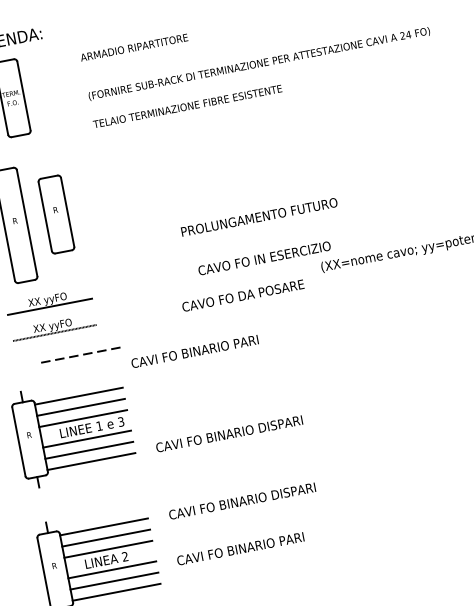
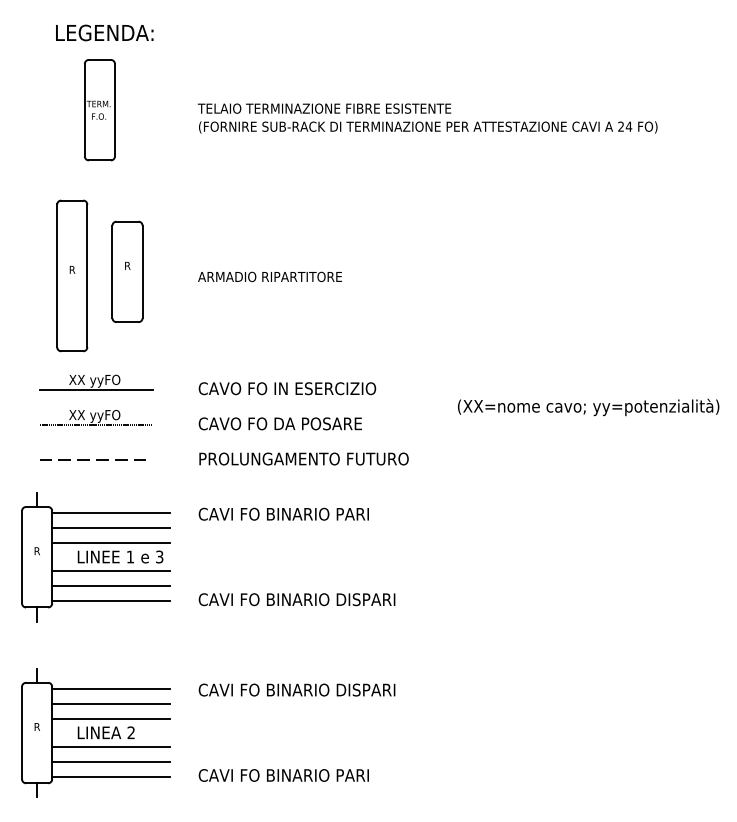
text: (133, 47) -> (269, 276), moved
text: (187, 106) -> (324, 108), moved
text: (258, 216) -> (303, 458), moved
text: (264, 258) -> (287, 388), moved
text: (242, 295) -> (279, 423), moved
text: (194, 351) -> (283, 513), moved
line: (78, 355) -> (89, 459), moved
text: (240, 548) -> (283, 775), moved

